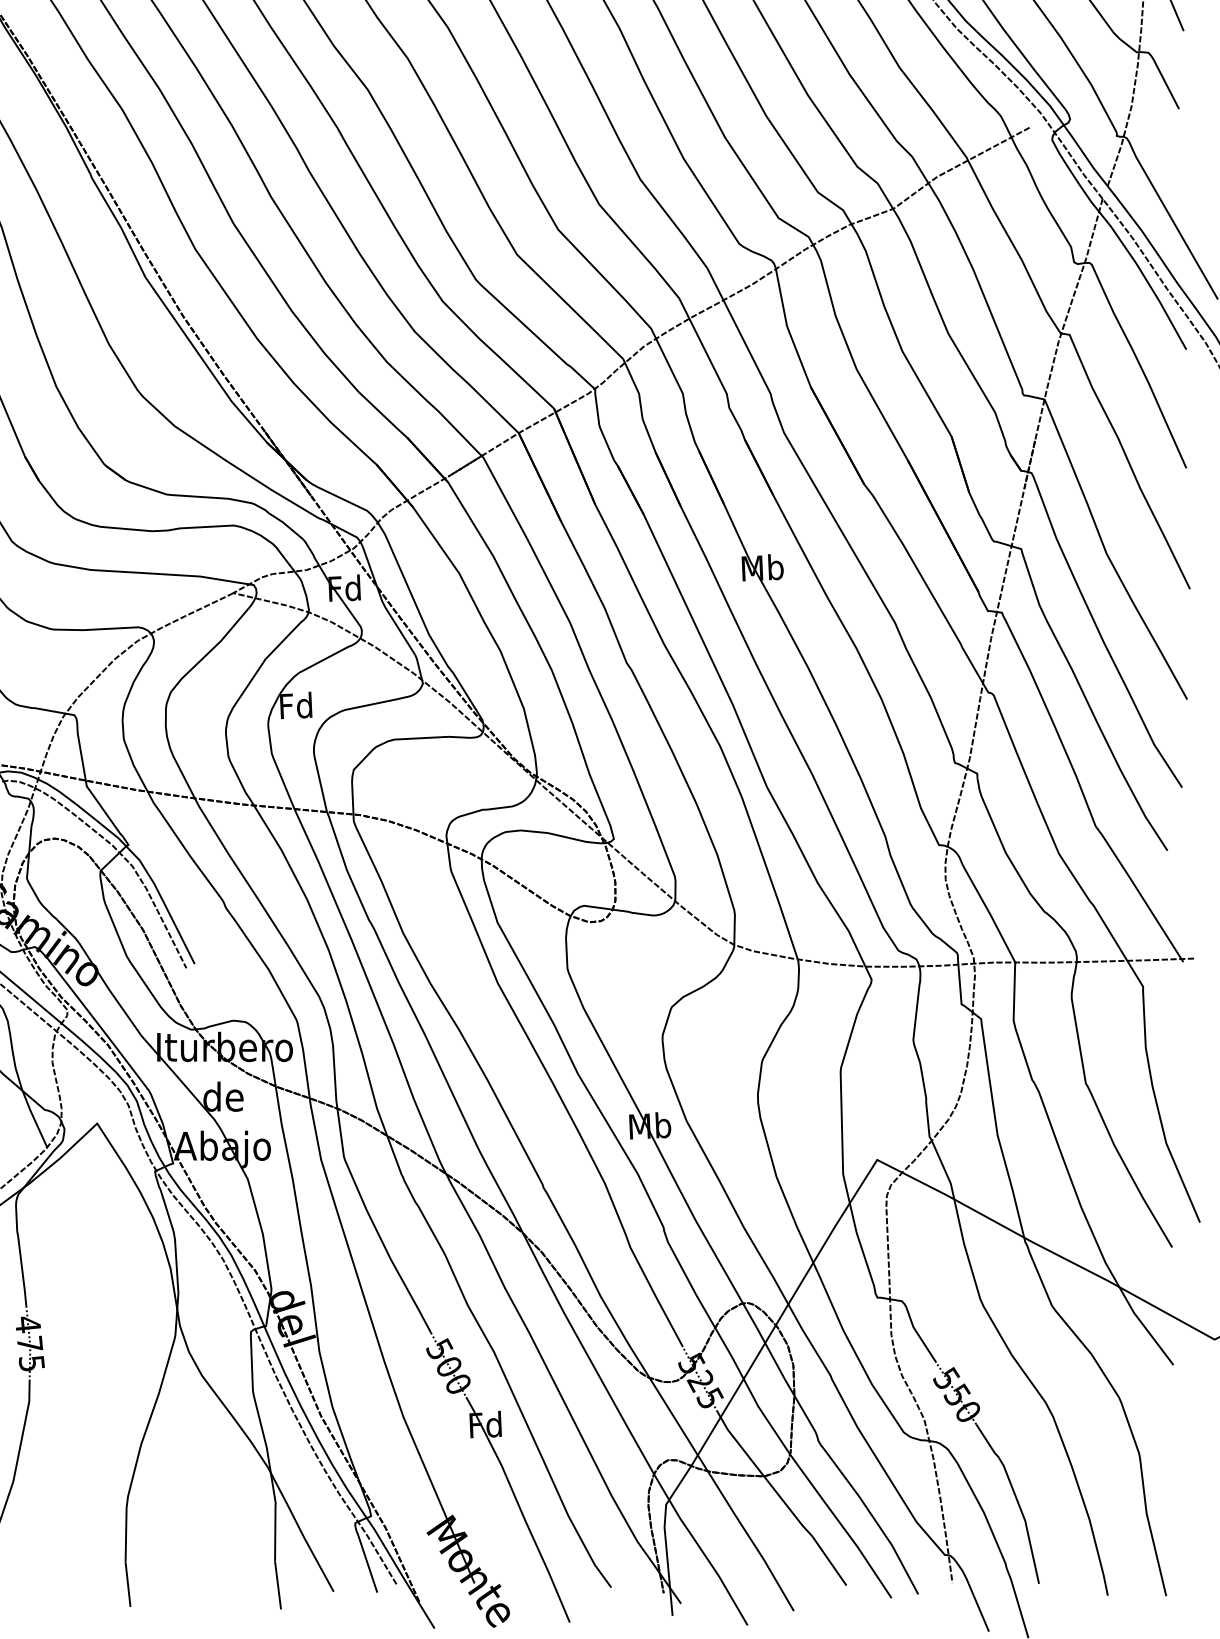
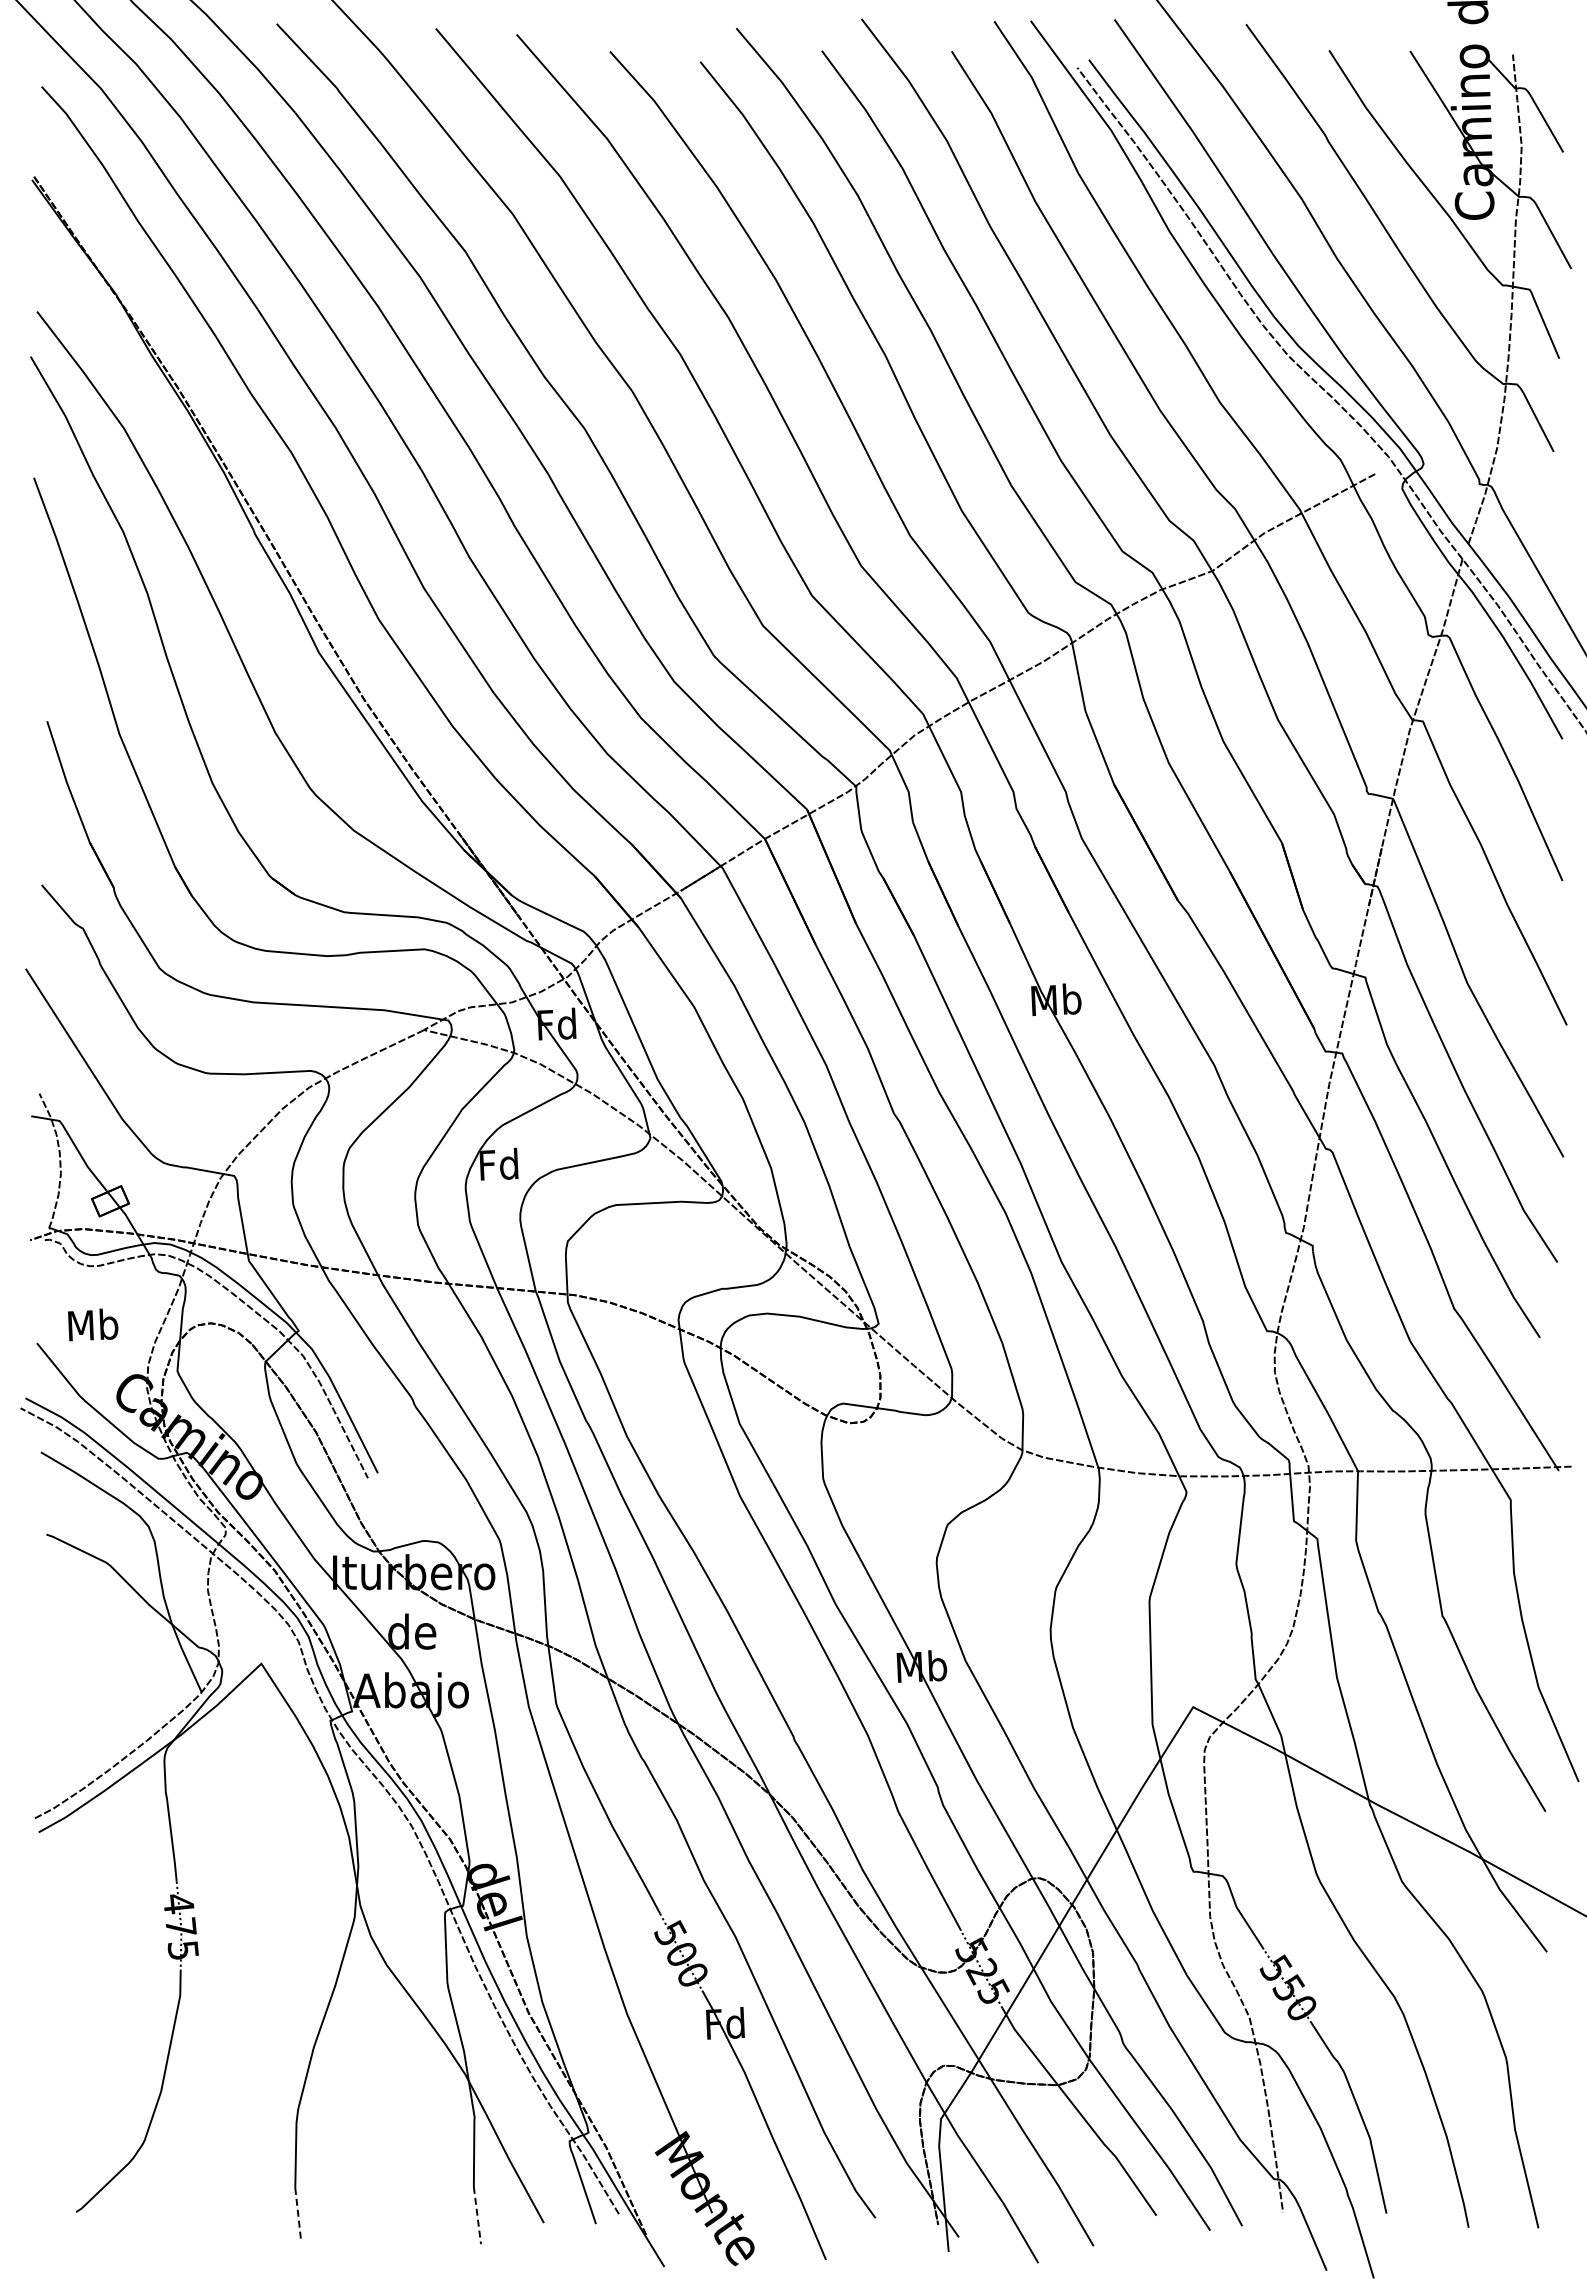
line: (128, 1584) -> (298, 2214), solid -> dashed
line: (278, 1585) -> (477, 2215), solid -> dashed

